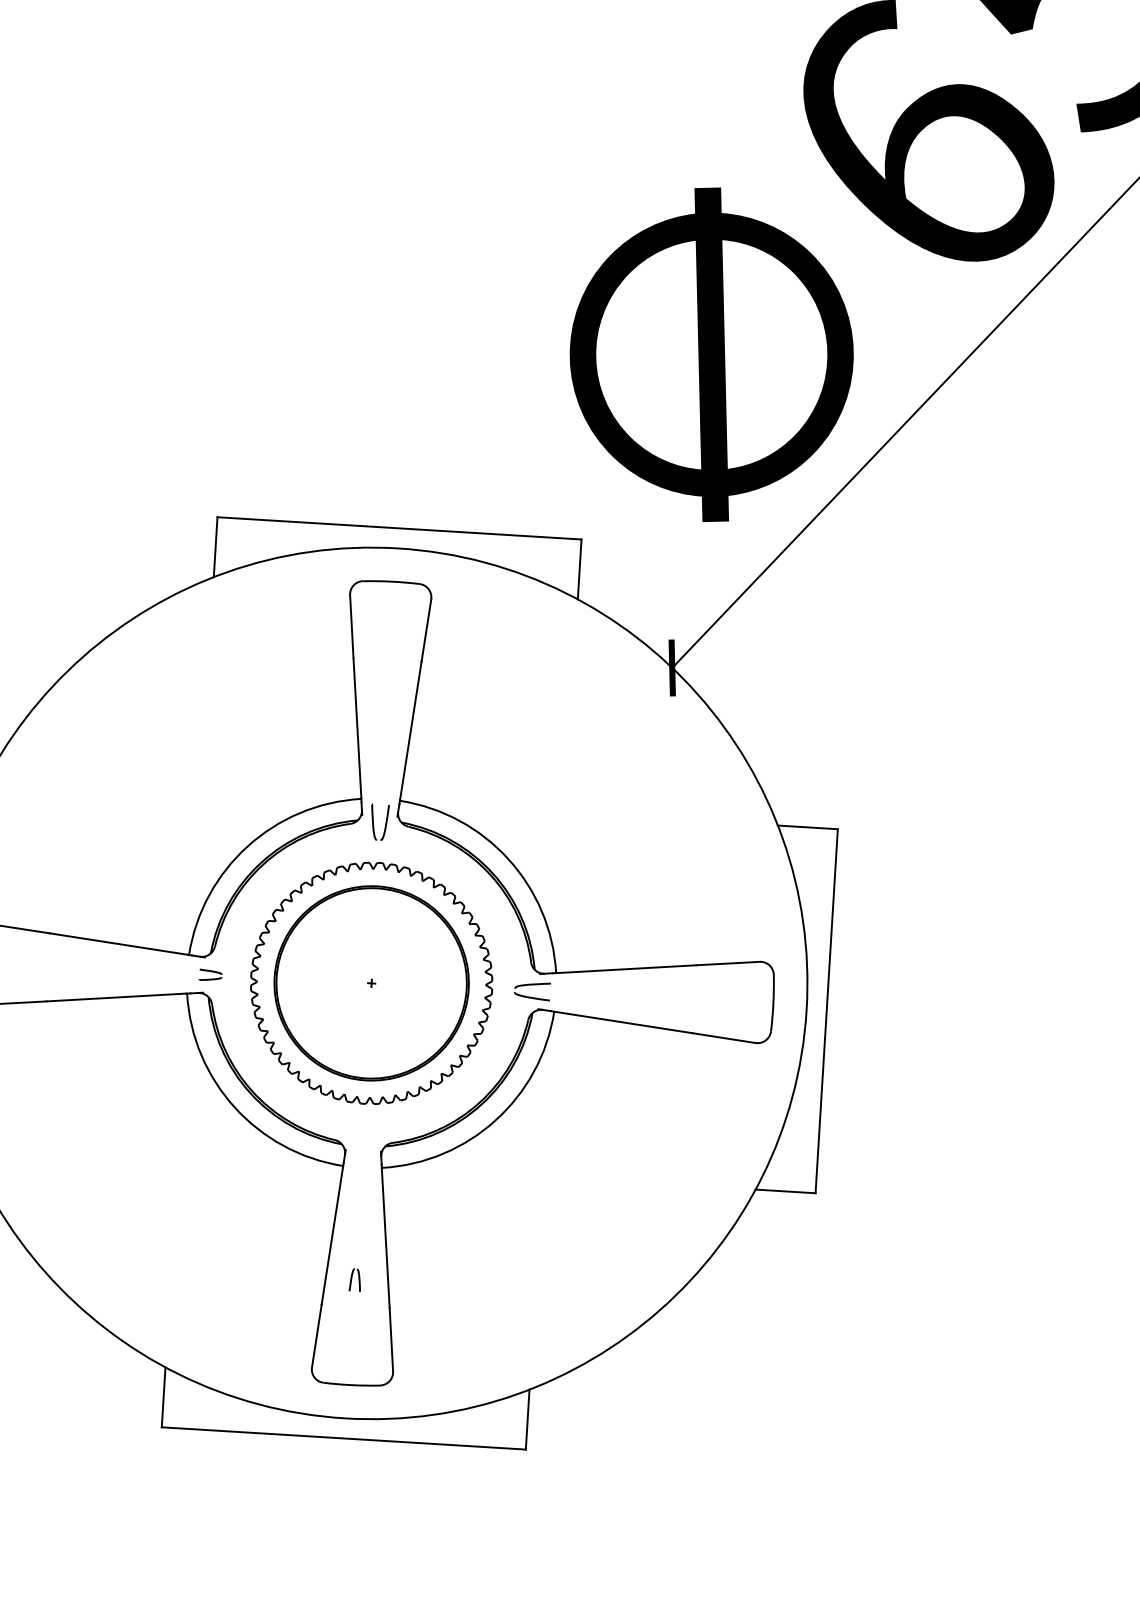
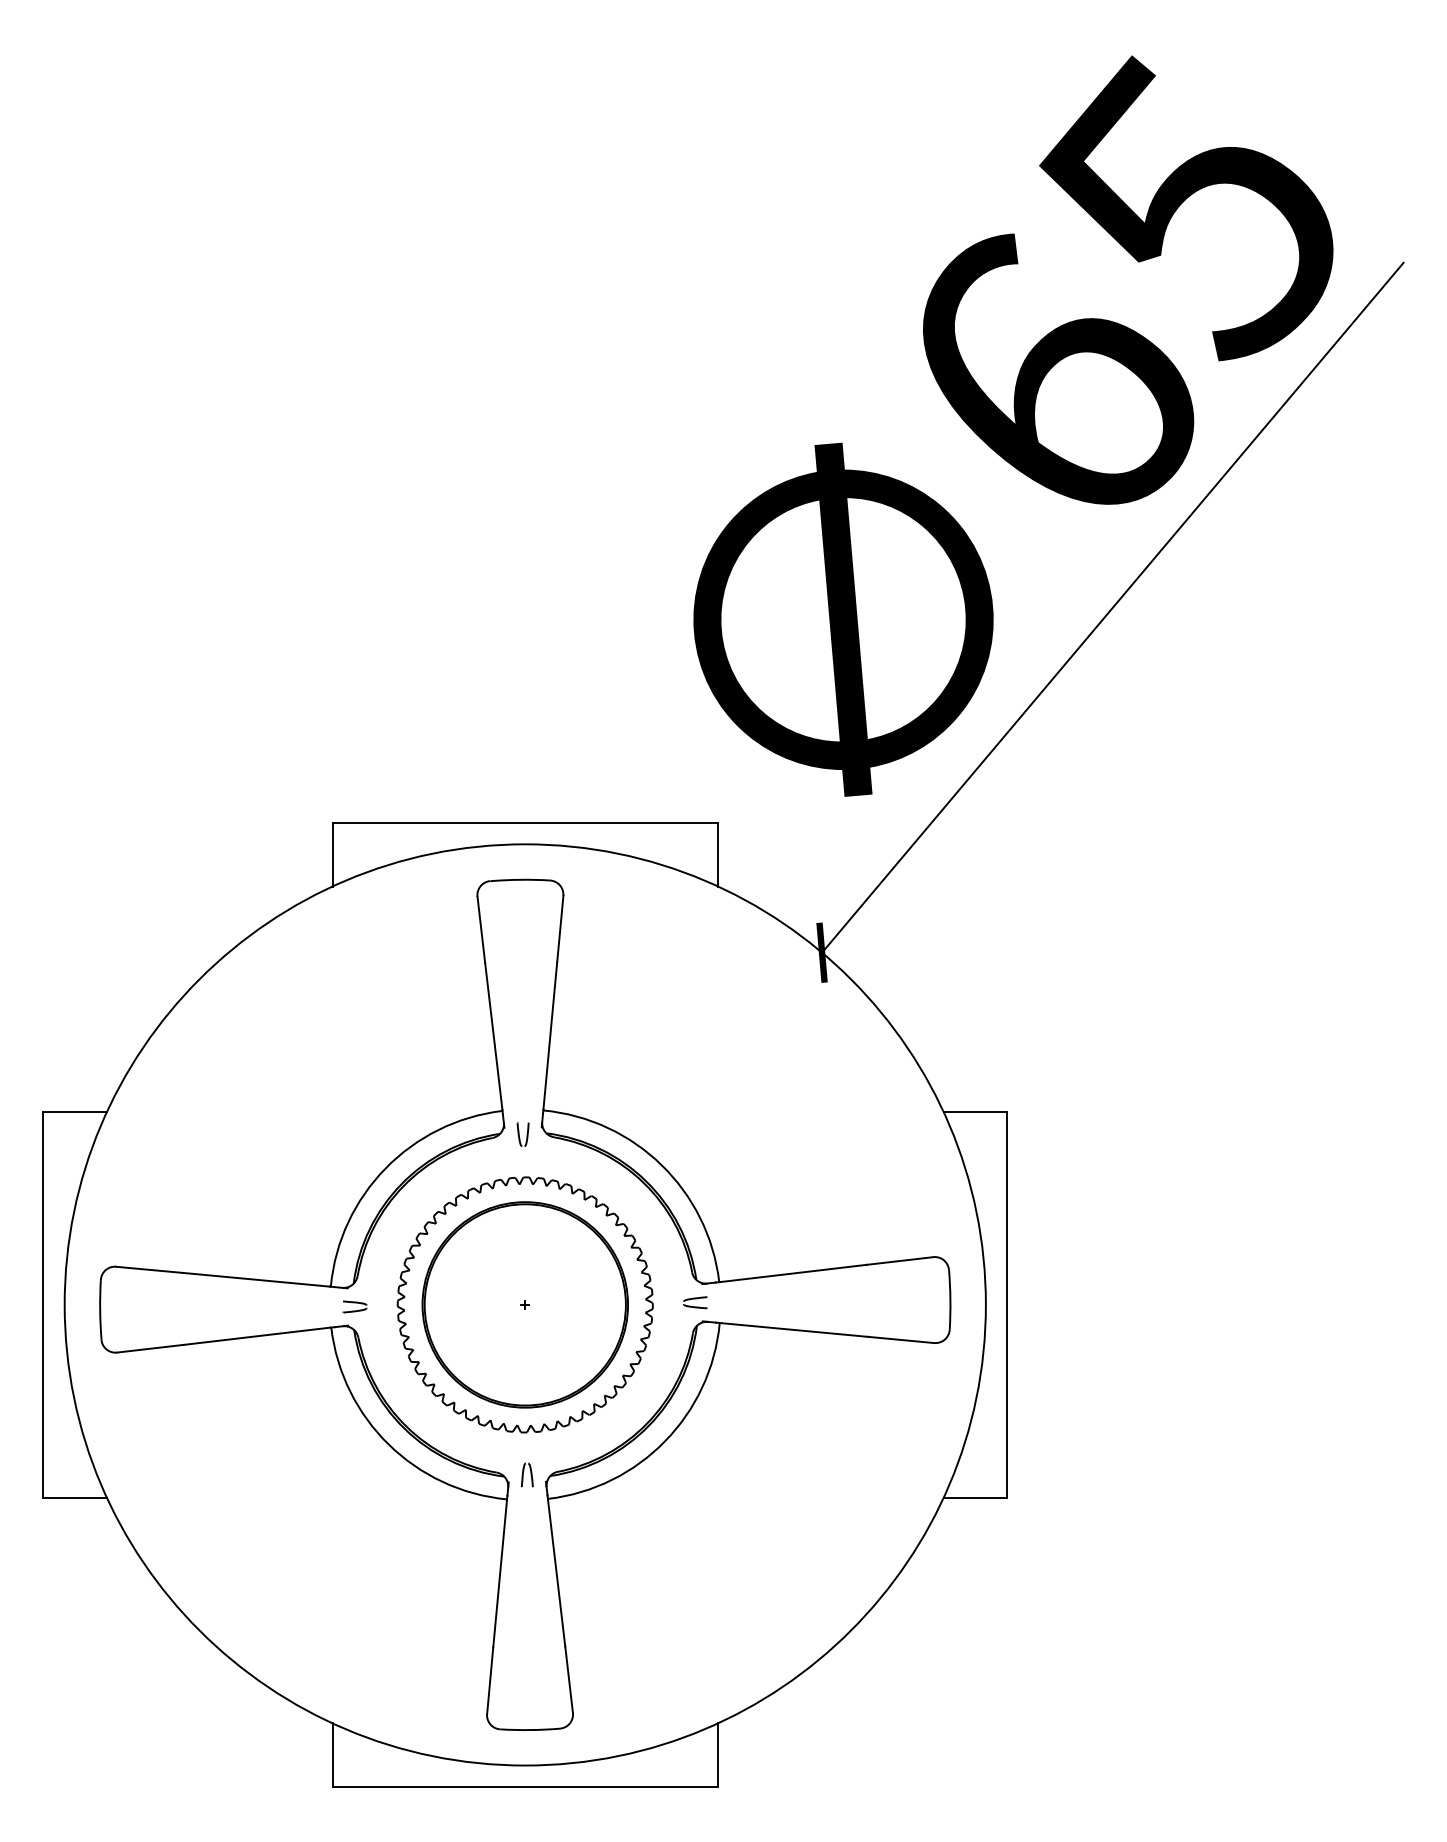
part: (378, 822) -> (522, 1134), size x0.62
part: (532, 990) -> (695, 1302), size x0.62
part: (354, 1279) -> (526, 1474), moved

